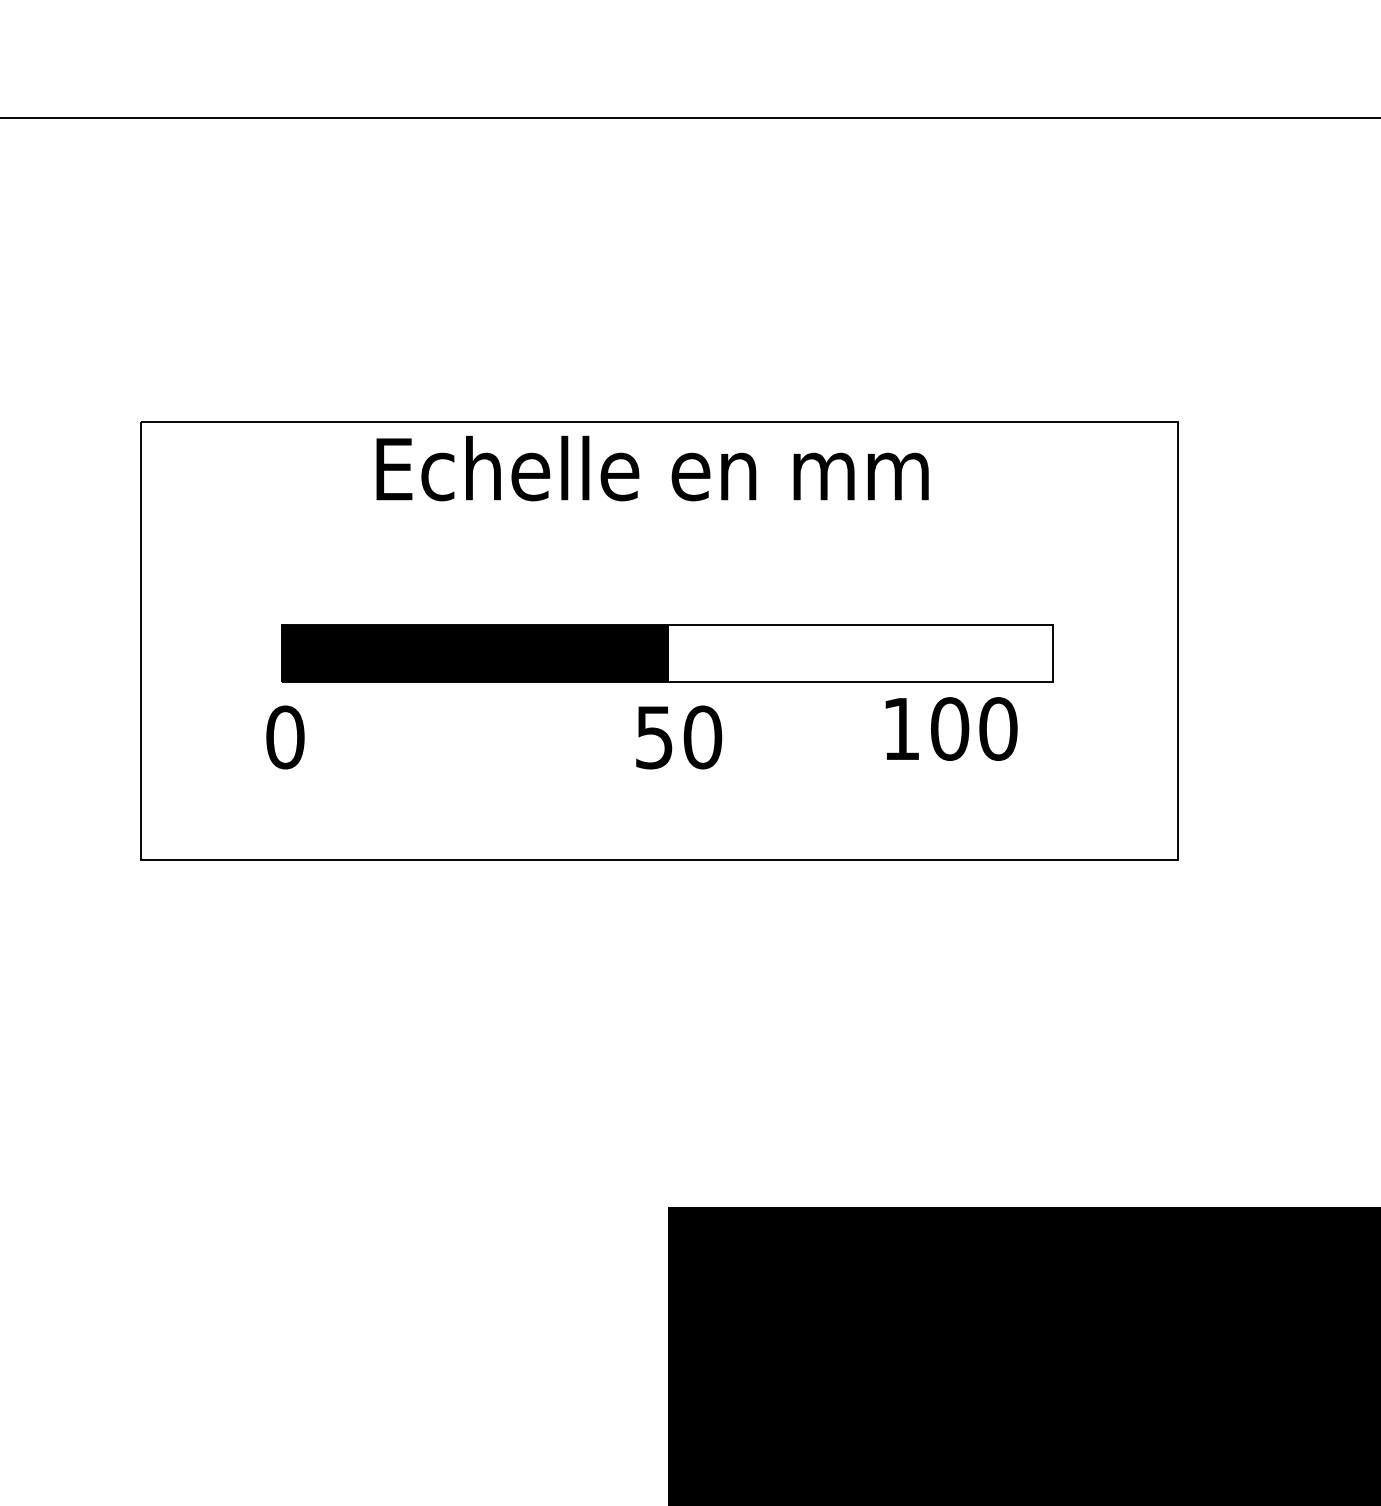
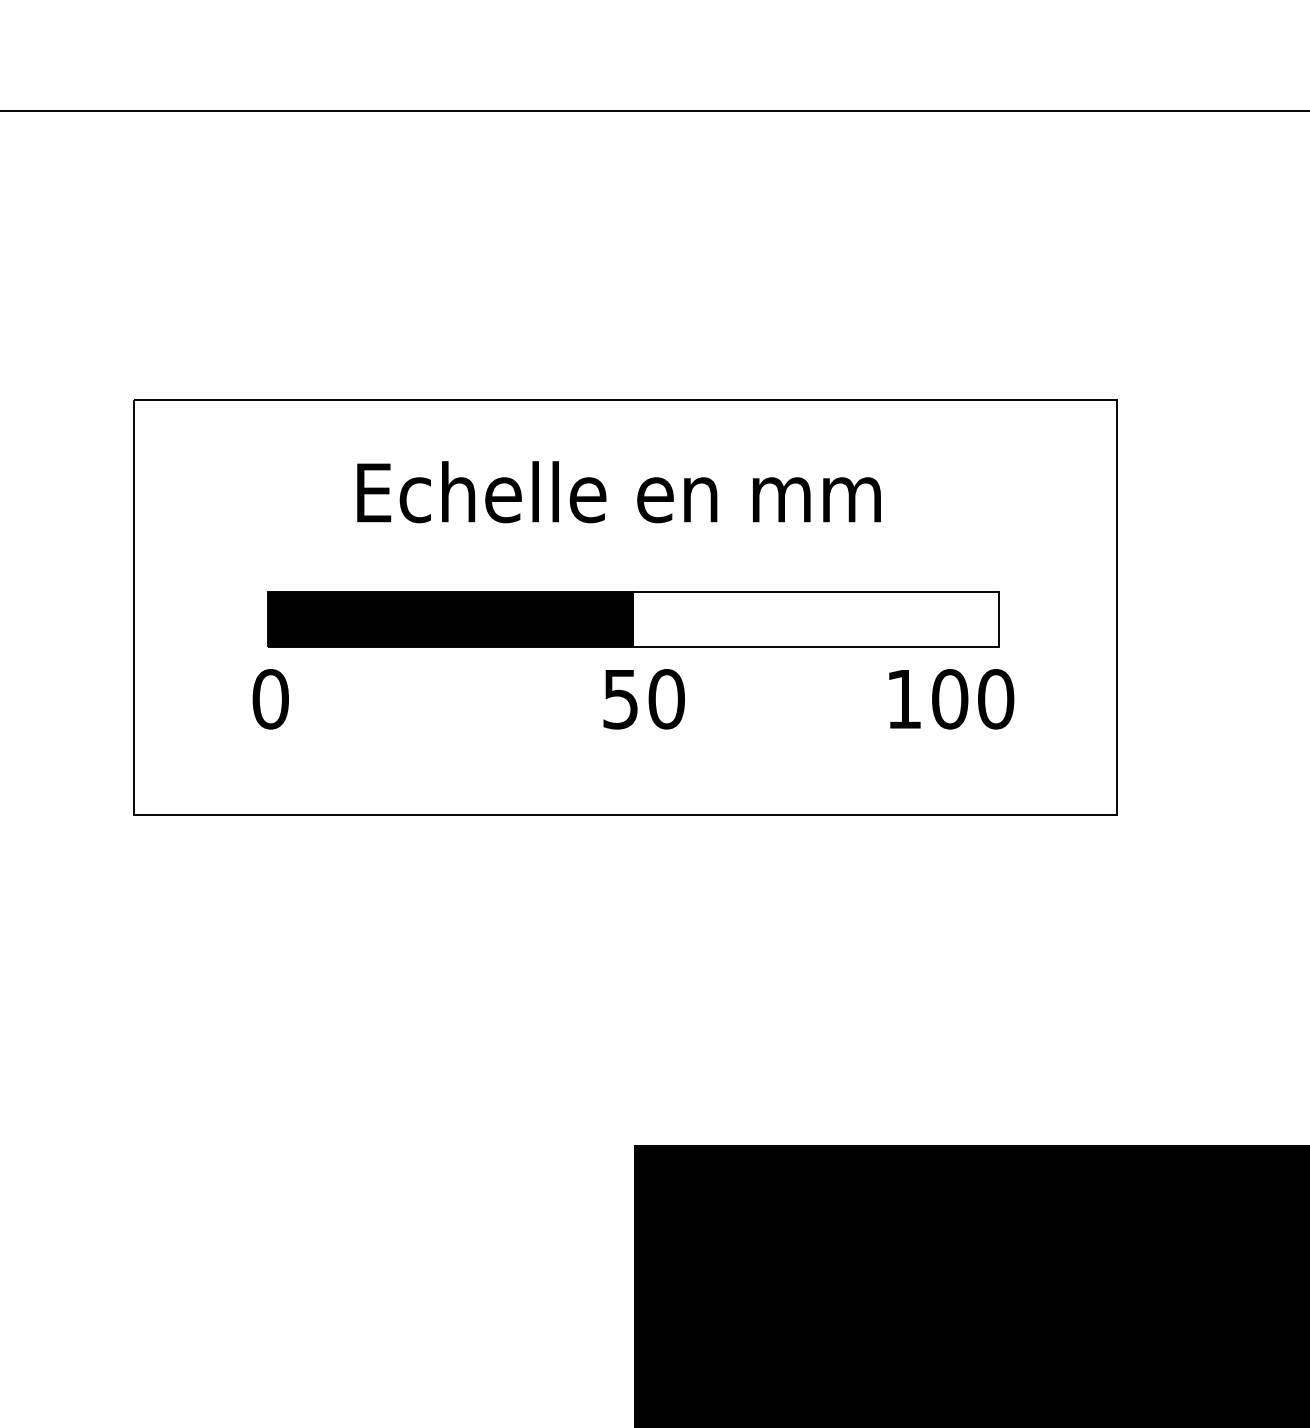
text: (652, 468) -> (618, 492), moved
text: (951, 729) -> (951, 699), moved

